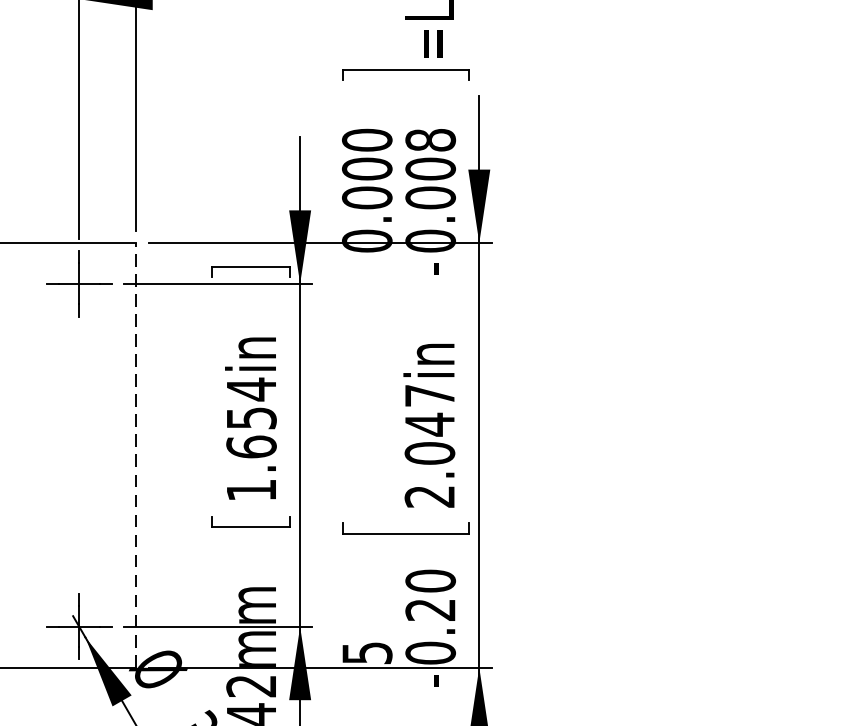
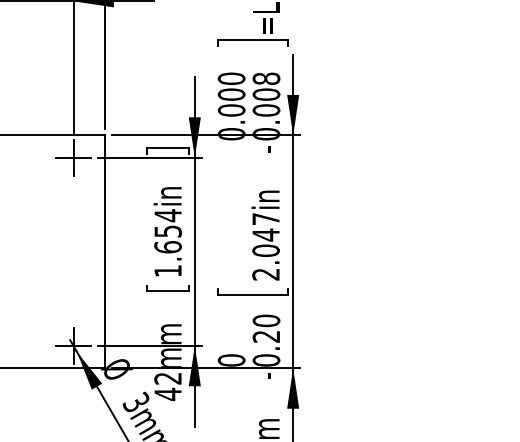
line: (135, 454) -> (104, 251), dashed -> solid
text: (366, 653) -> (231, 360), 5 -> 0

